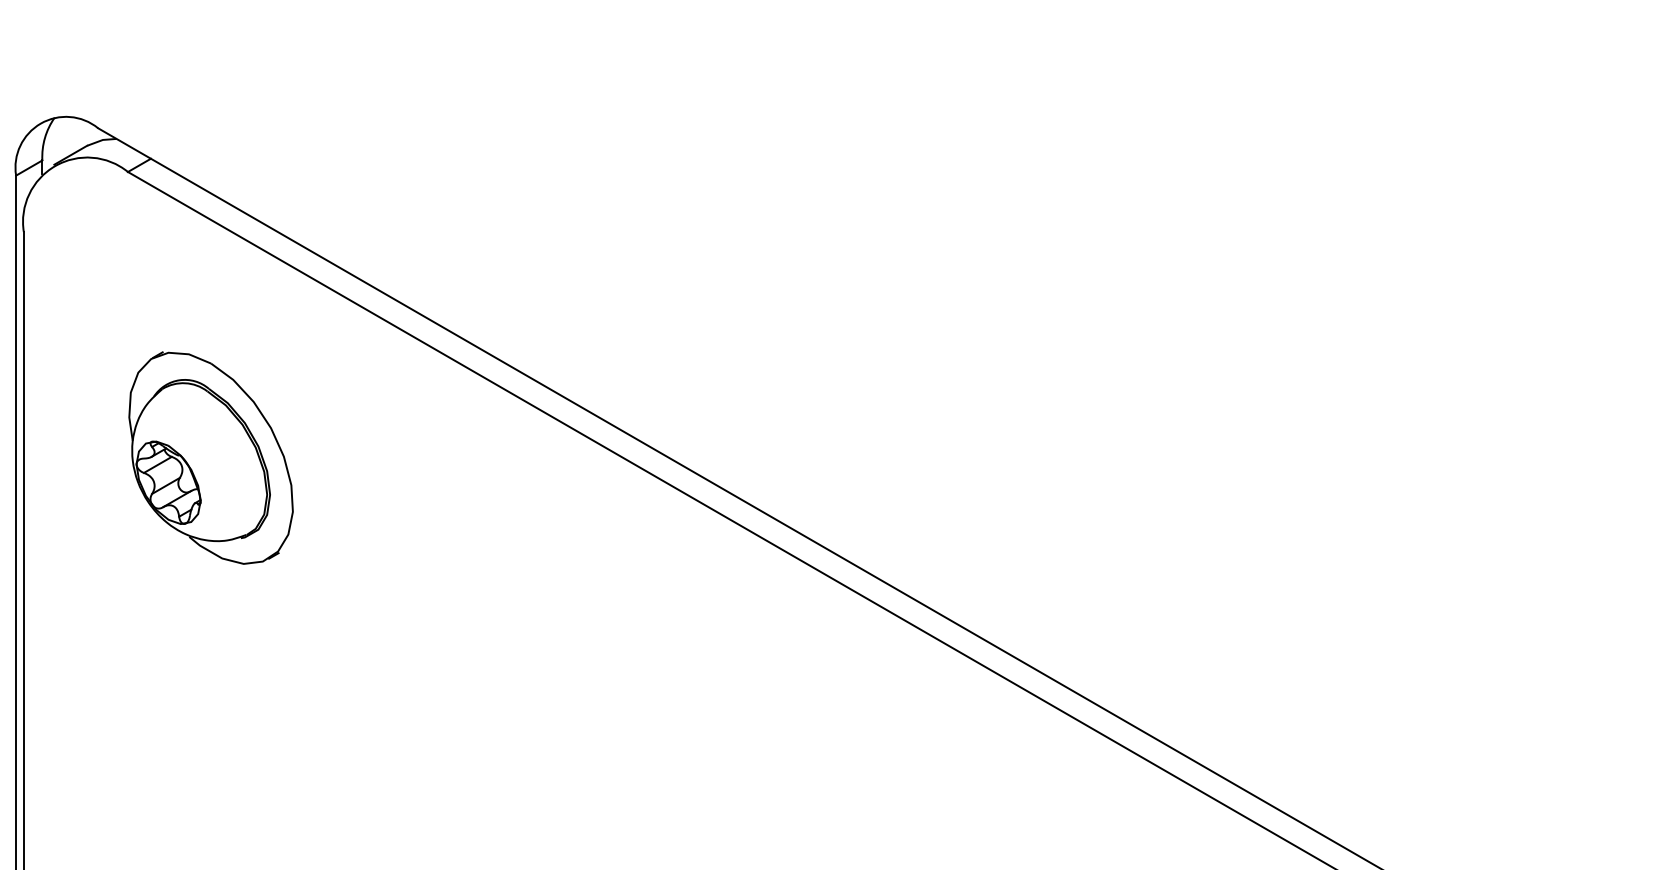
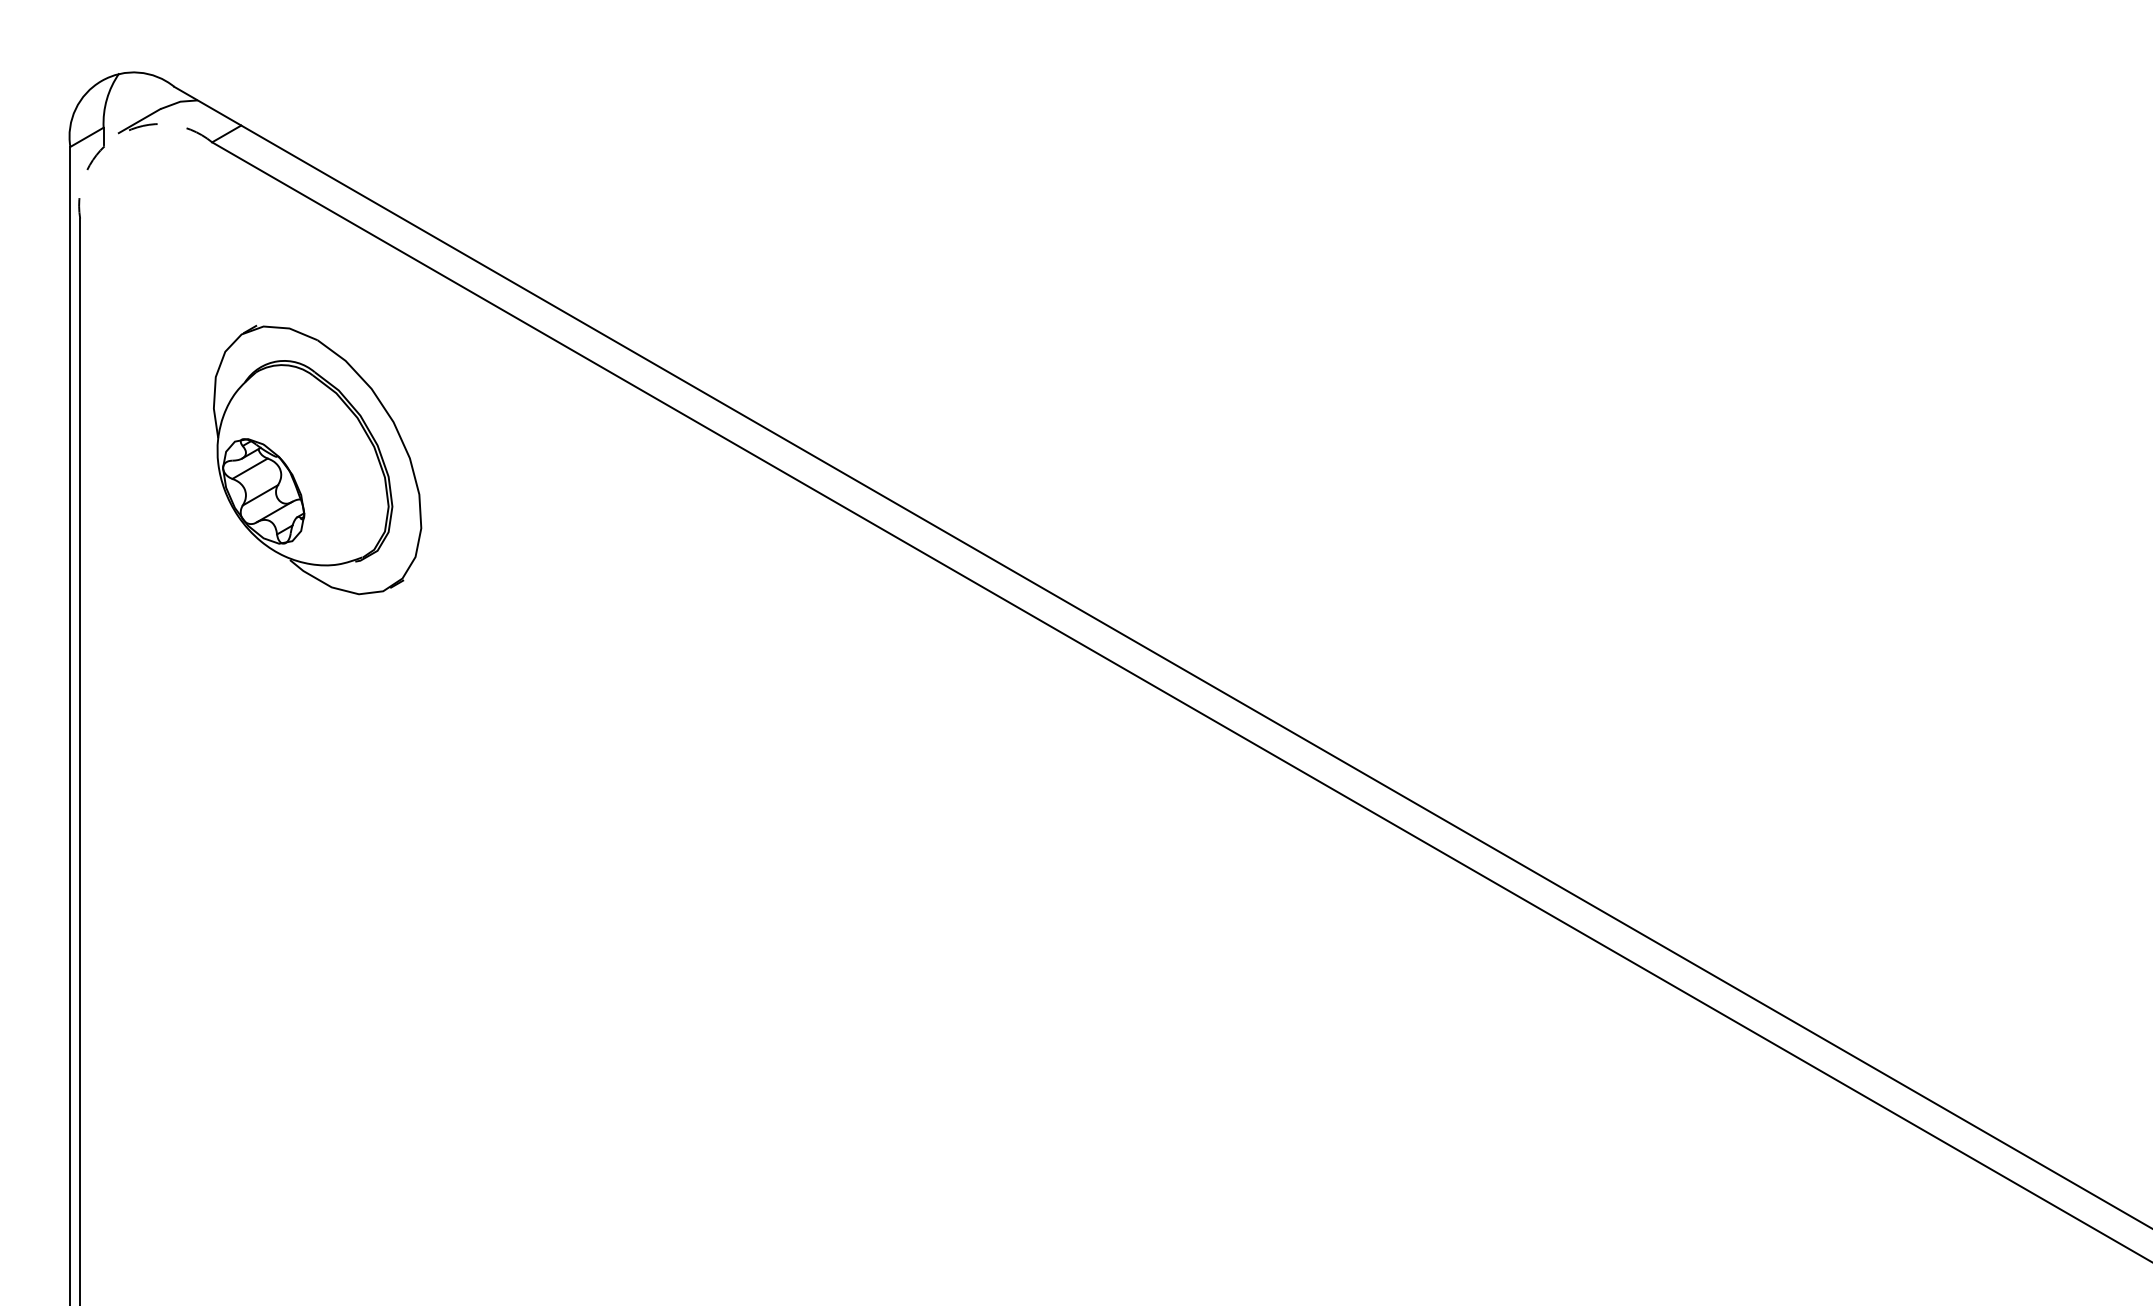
arc: (54, 165) -> (119, 134), solid -> dashed
part: (211, 457) -> (317, 459), moved

